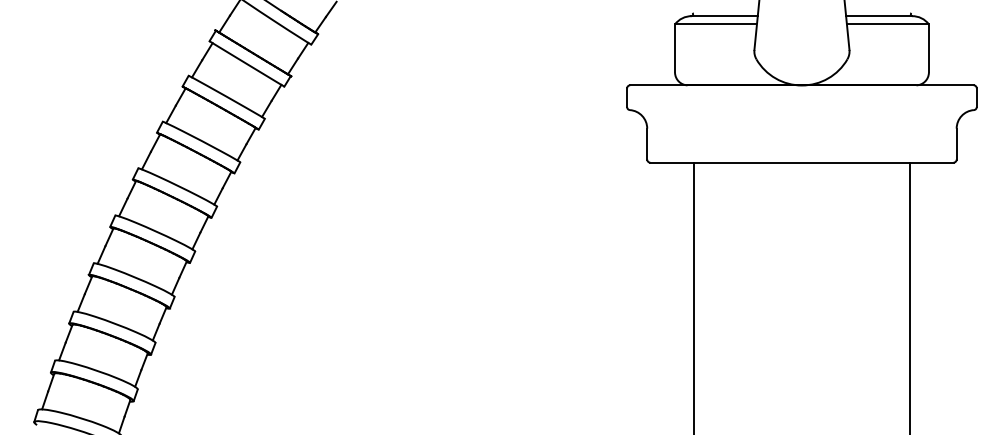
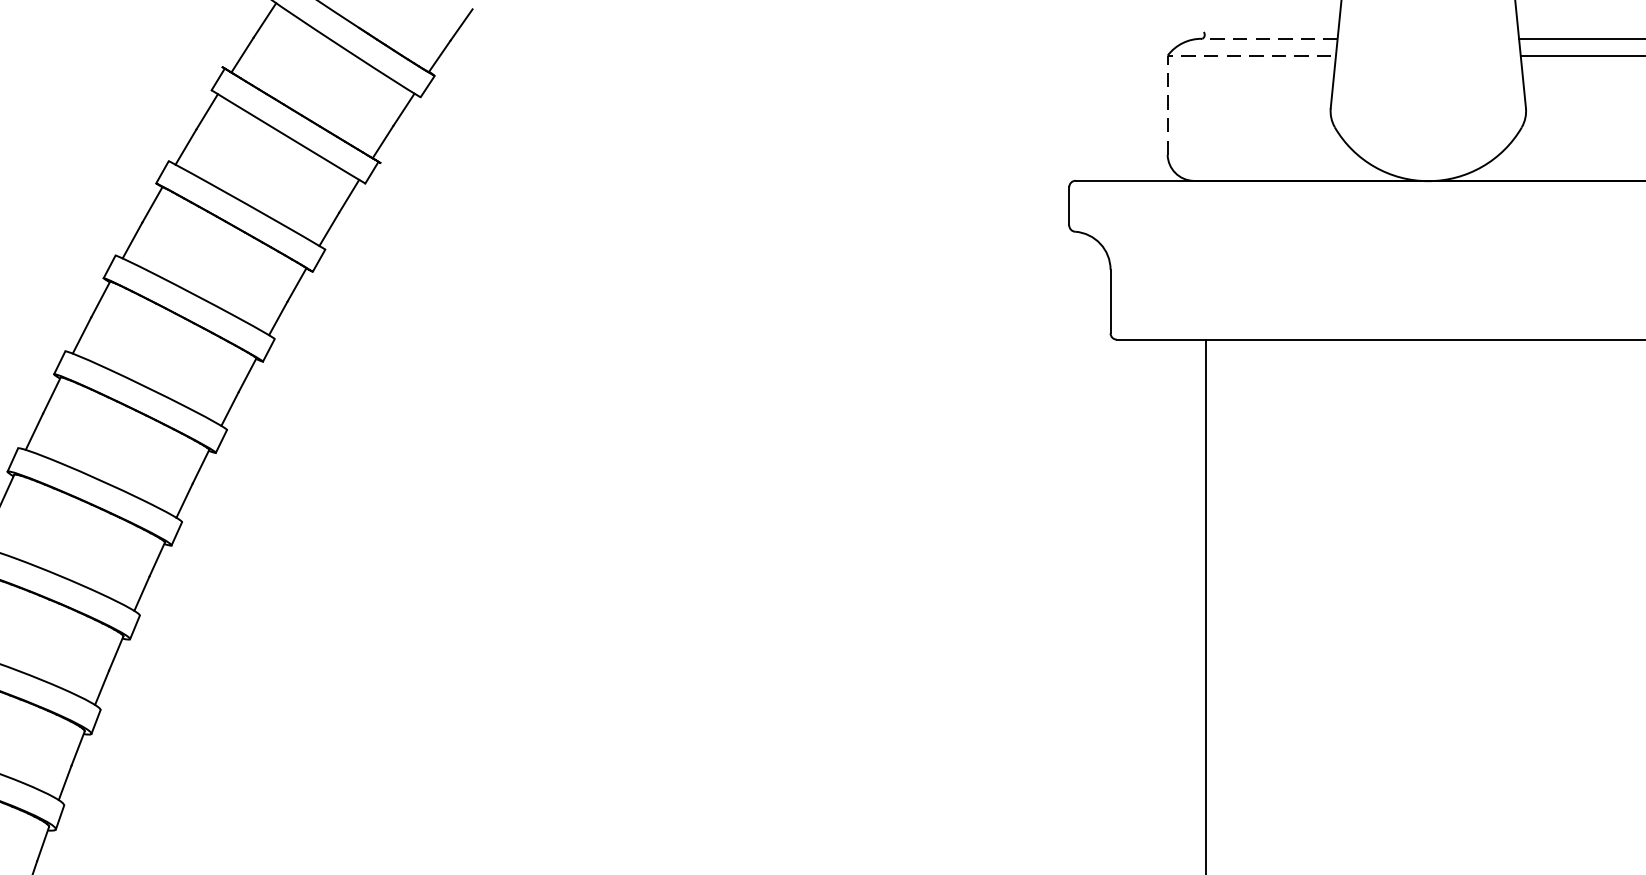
line: (724, 16) -> (1269, 39), solid -> dashed
line: (691, 24) -> (1201, 55), solid -> dashed

